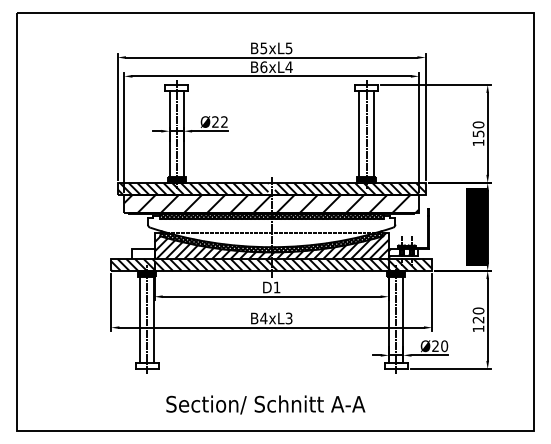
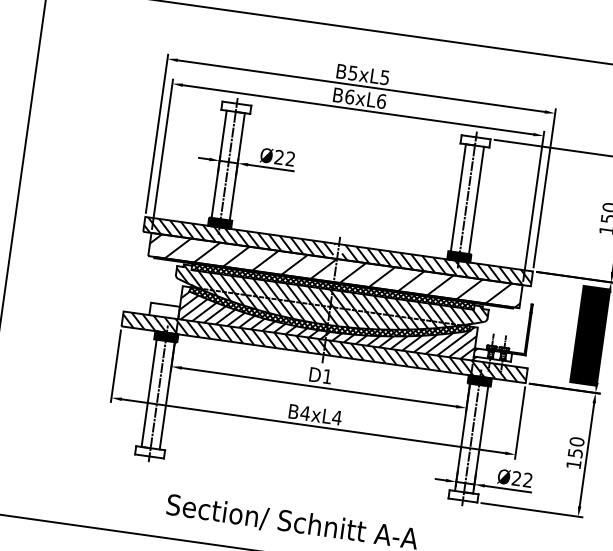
text: (288, 67) -> (380, 101), B6xL4 -> B6xL6
hatch: (271, 231) -> (330, 305), added
text: (288, 318) -> (336, 417), B4xL3 -> B4xL4
text: (478, 319) -> (575, 452), 120 -> 150
text: (444, 346) -> (527, 480), Ø20 -> Ø22

